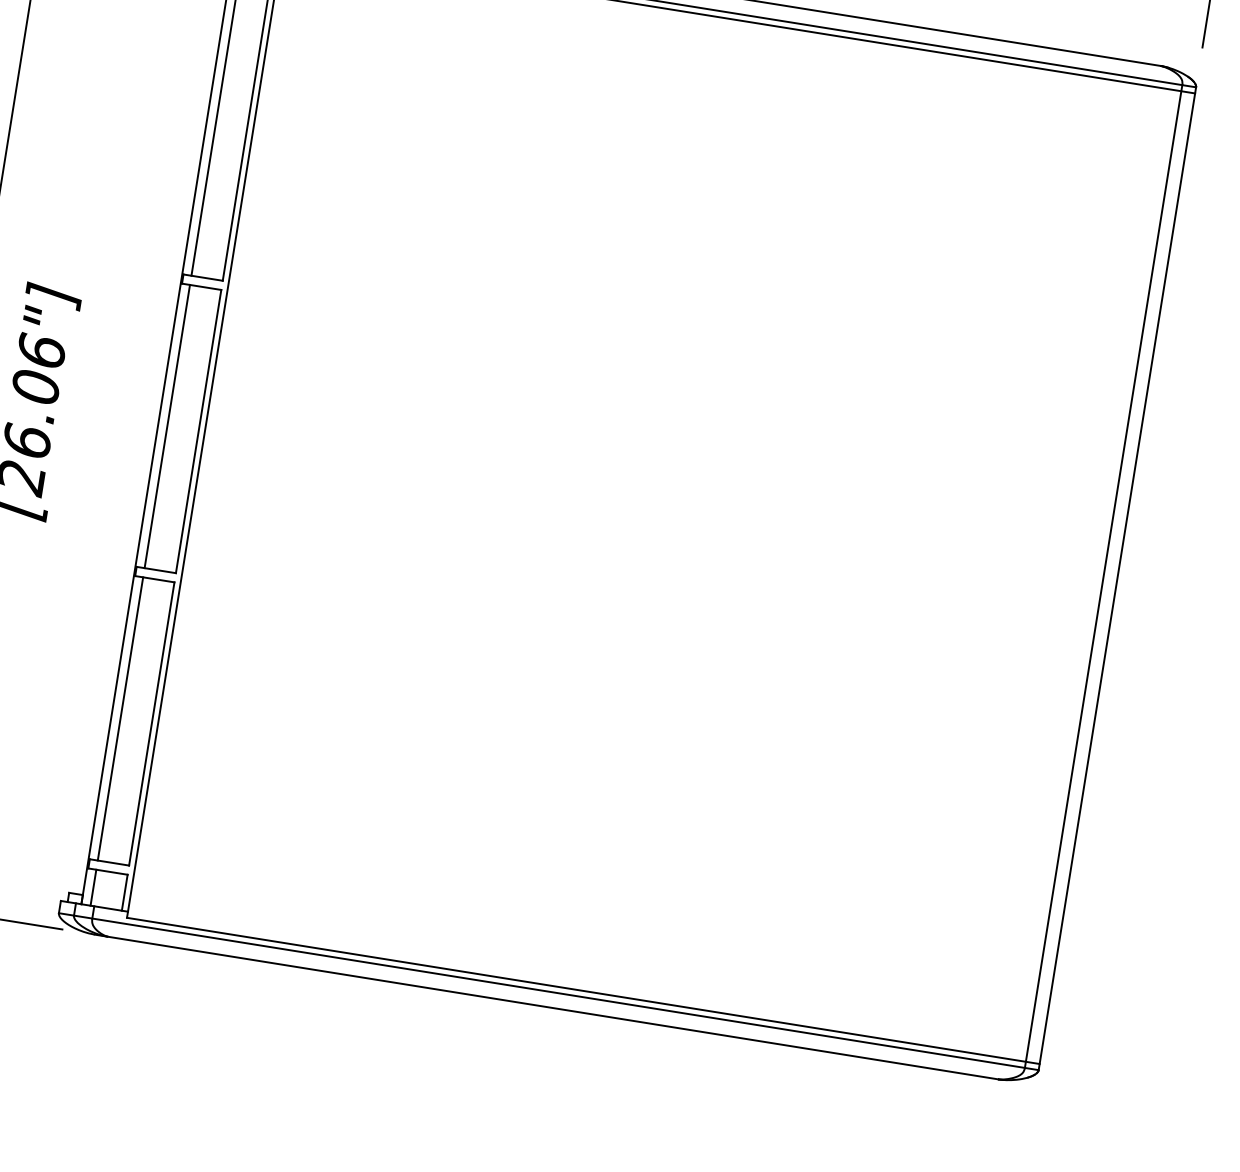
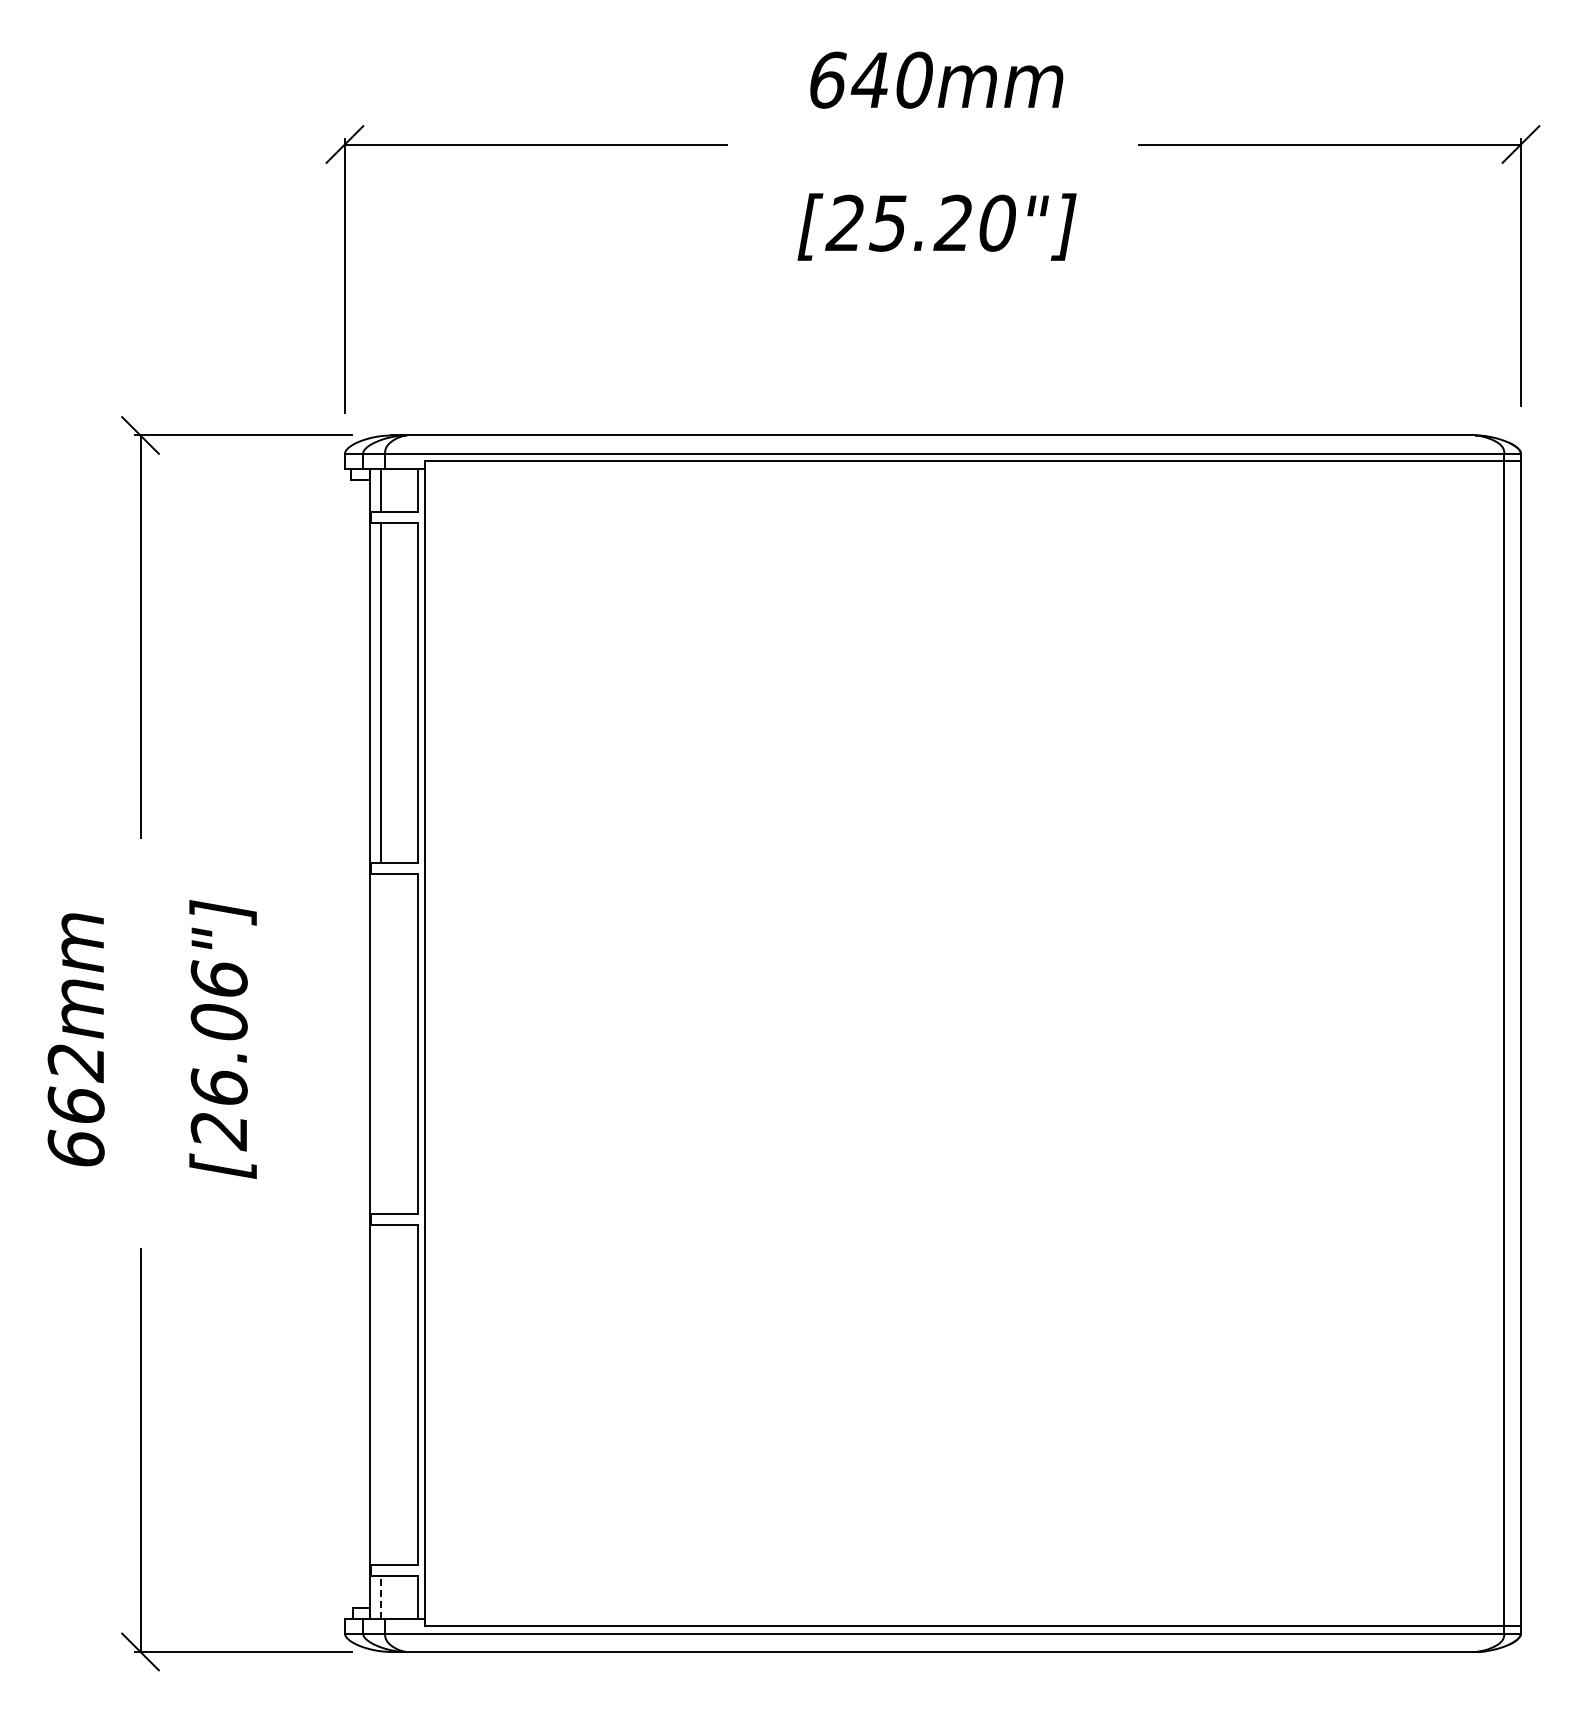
line: (167, 426) -> (380, 1043), removed
line: (120, 718) -> (380, 1394), removed
line: (93, 887) -> (380, 1597), solid -> dashed

